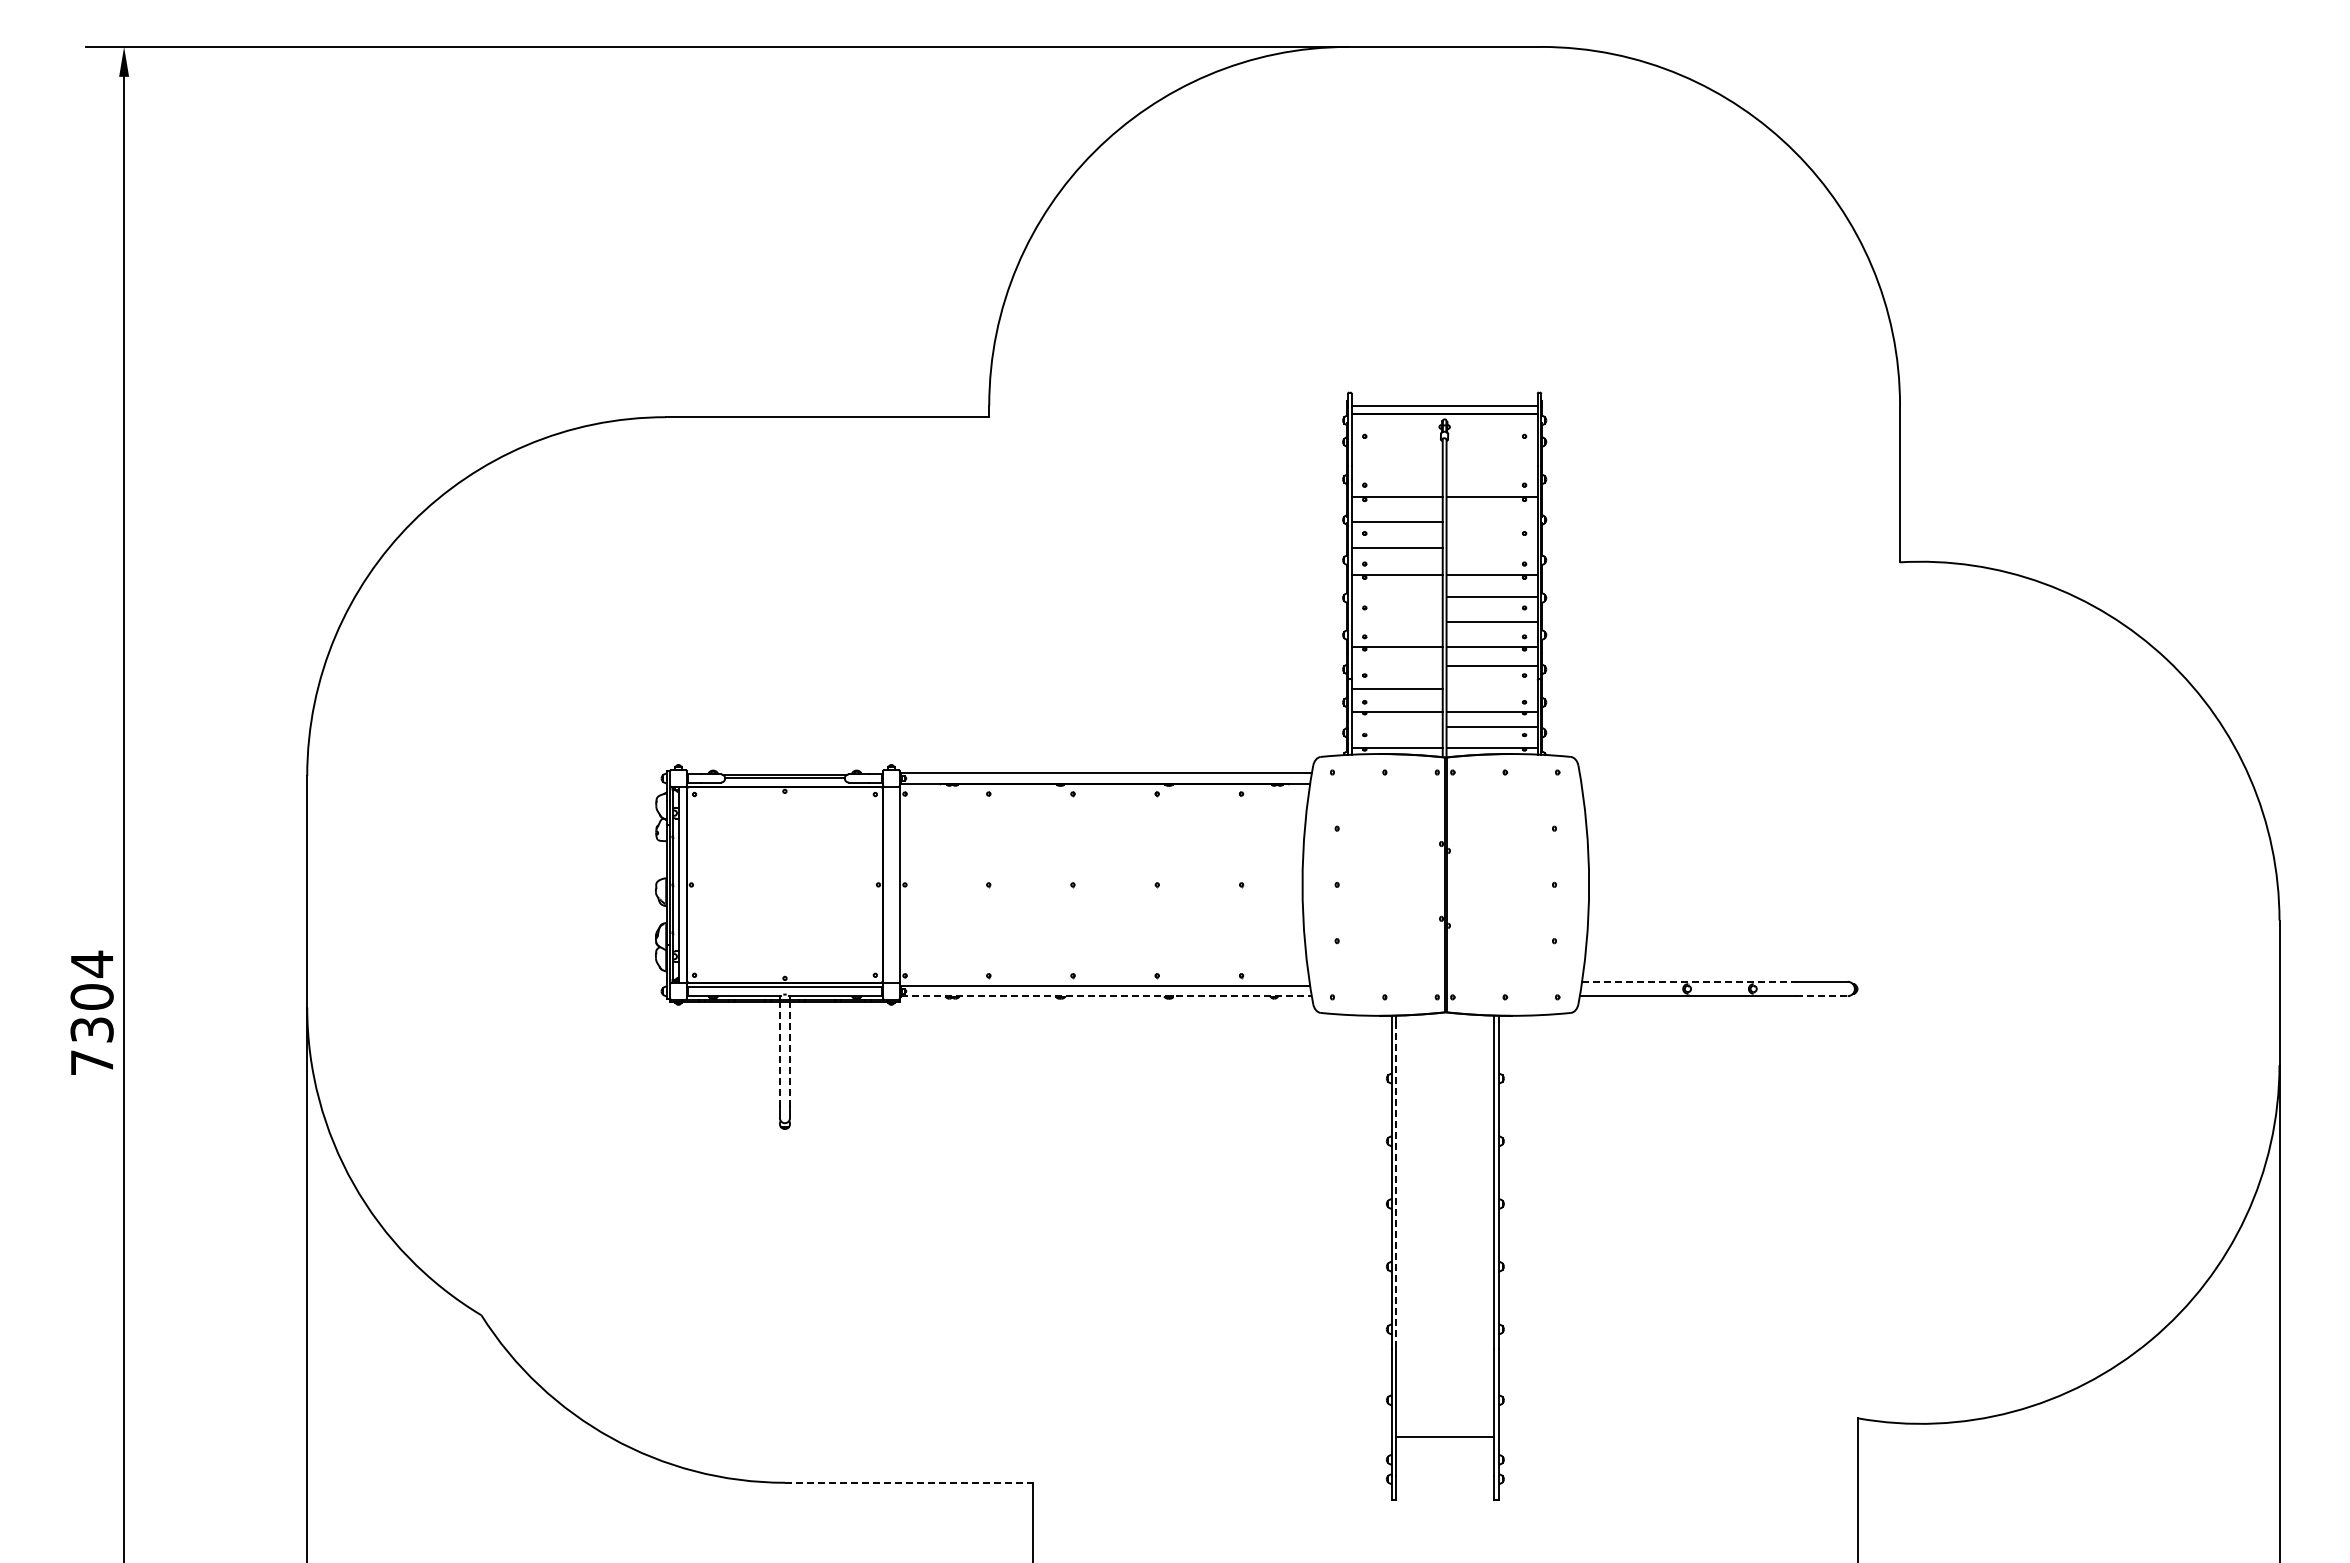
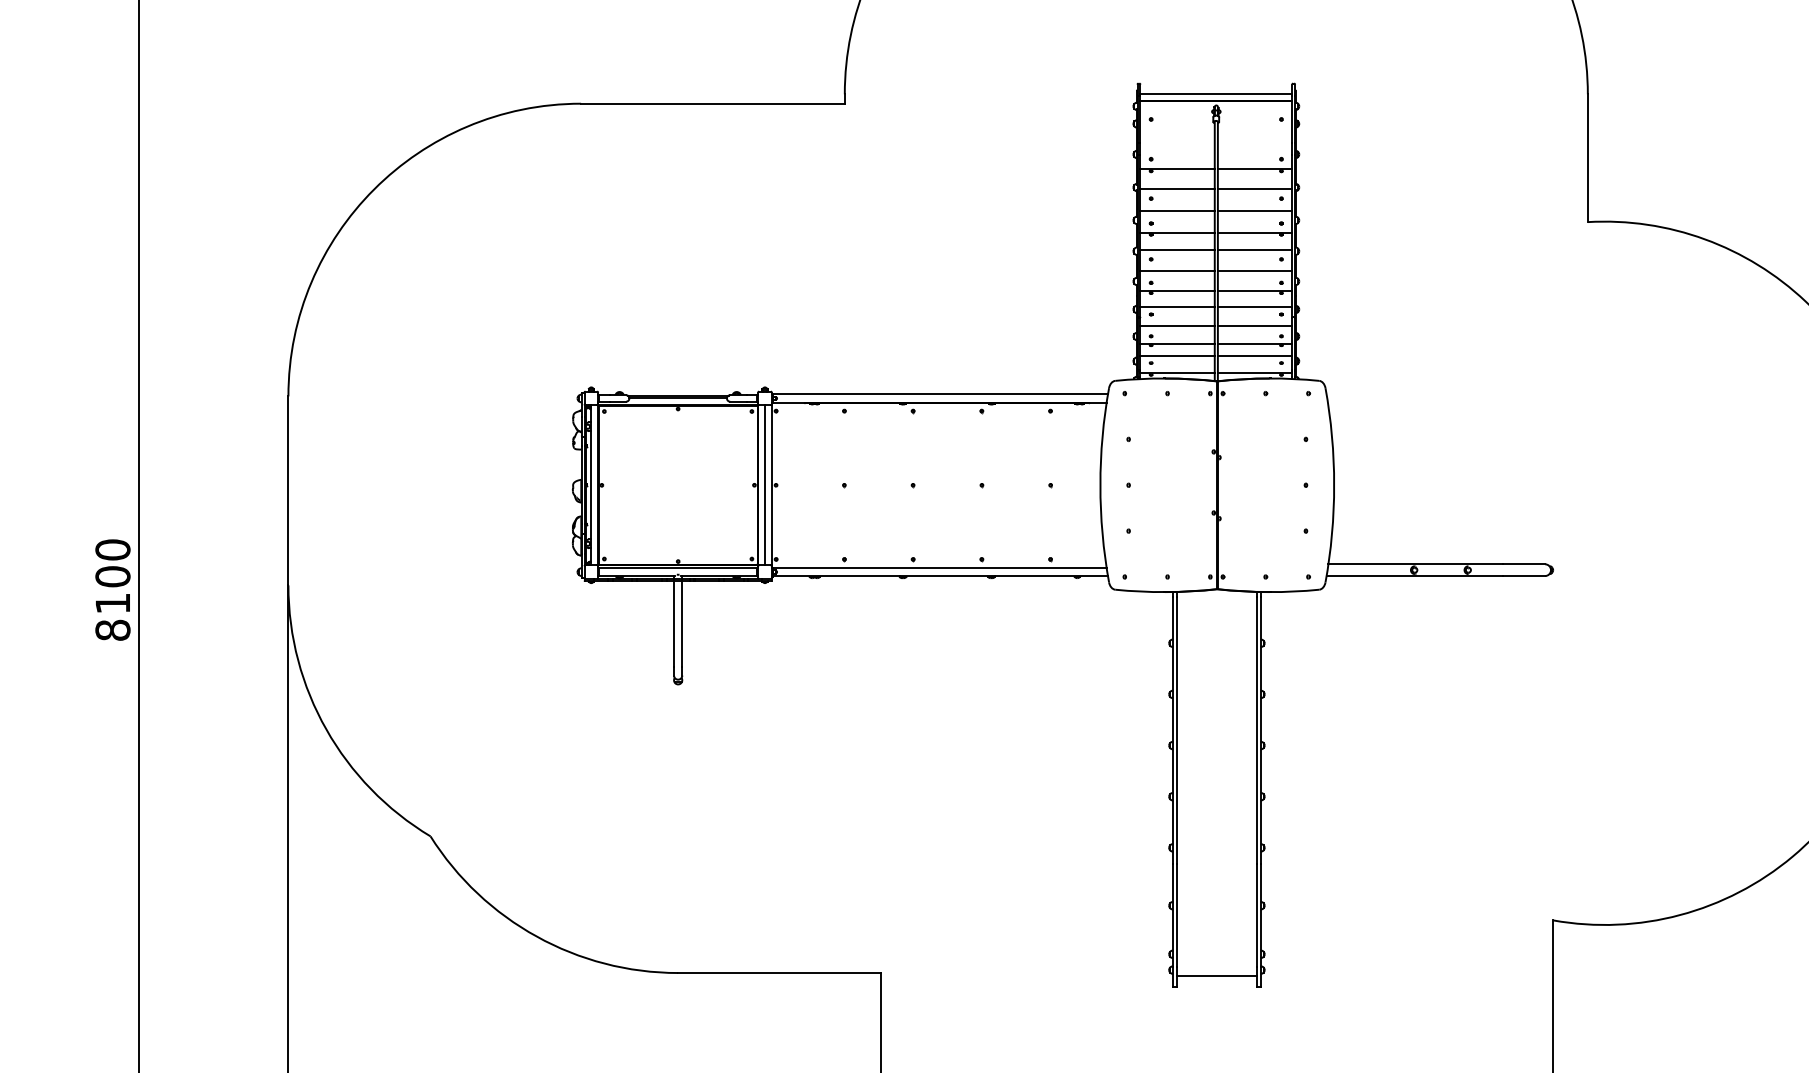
line: (1491, 521) -> (1254, 188), added
line: (1491, 548) -> (1254, 210), added
line: (1396, 597) -> (1177, 250), added
line: (1396, 622) -> (1177, 271), added
line: (1396, 666) -> (1177, 307), added
line: (1491, 689) -> (1254, 325), added
line: (1396, 726) -> (1177, 356), added
line: (891, 884) -> (765, 484), added
line: (1689, 981) -> (1416, 564), dashed -> solid
line: (1107, 996) -> (941, 576), dashed -> solid
line: (1822, 996) -> (1524, 576), dashed -> solid
text: (91, 1012) -> (112, 589), 7304 -> 8100
line: (779, 1054) -> (673, 623), dashed -> solid
line: (790, 1054) -> (682, 623), dashed -> solid
line: (1396, 1186) -> (1177, 731), dashed -> solid
line: (1445, 1436) -> (1217, 976), moved
line: (909, 1482) -> (779, 972), dashed -> solid

